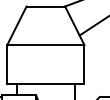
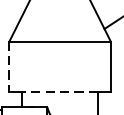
line: (7, 64) -> (9, 67), solid -> dashed
line: (45, 83) -> (59, 92), solid -> dashed

